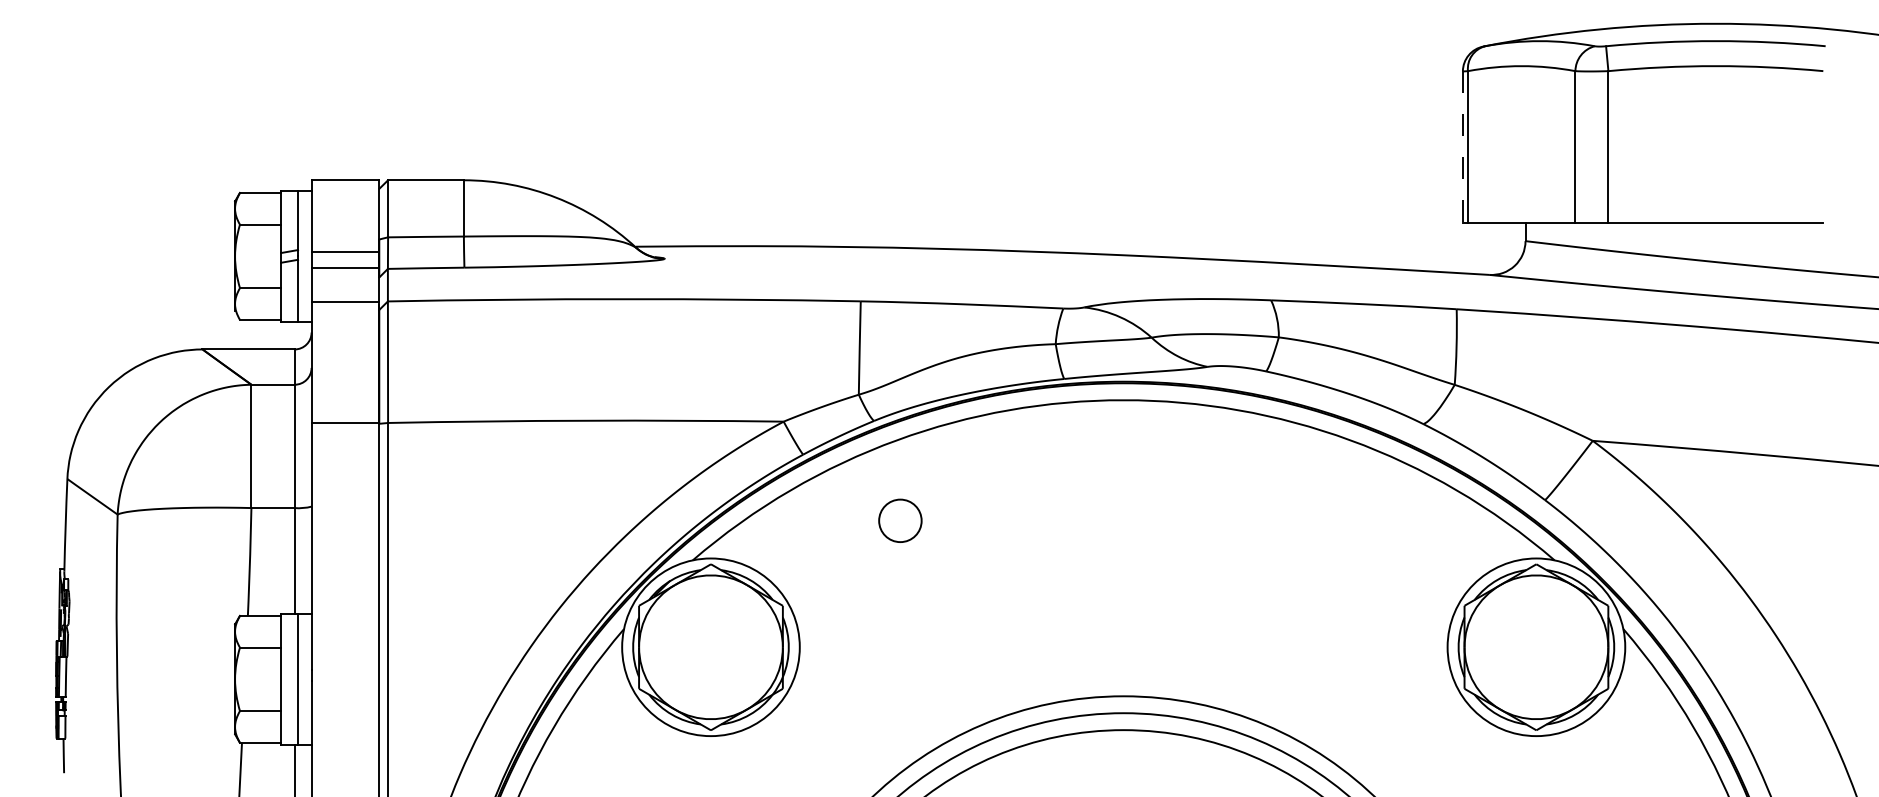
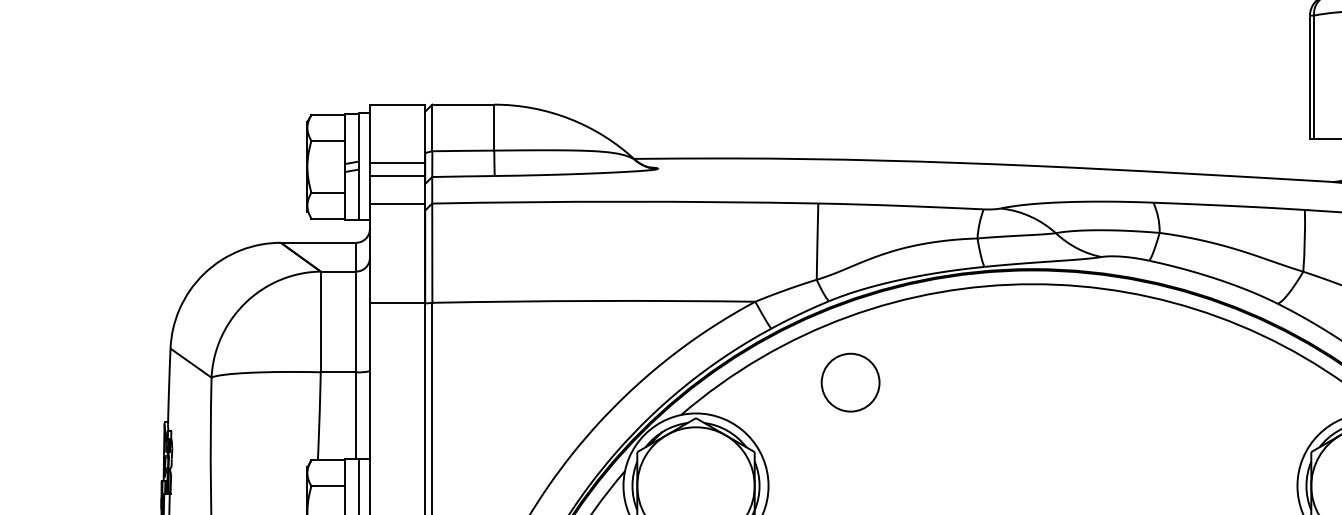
line: (1462, 147) -> (1309, 77), dashed -> solid
circle: (900, 520) -> (850, 382), size x1.67

